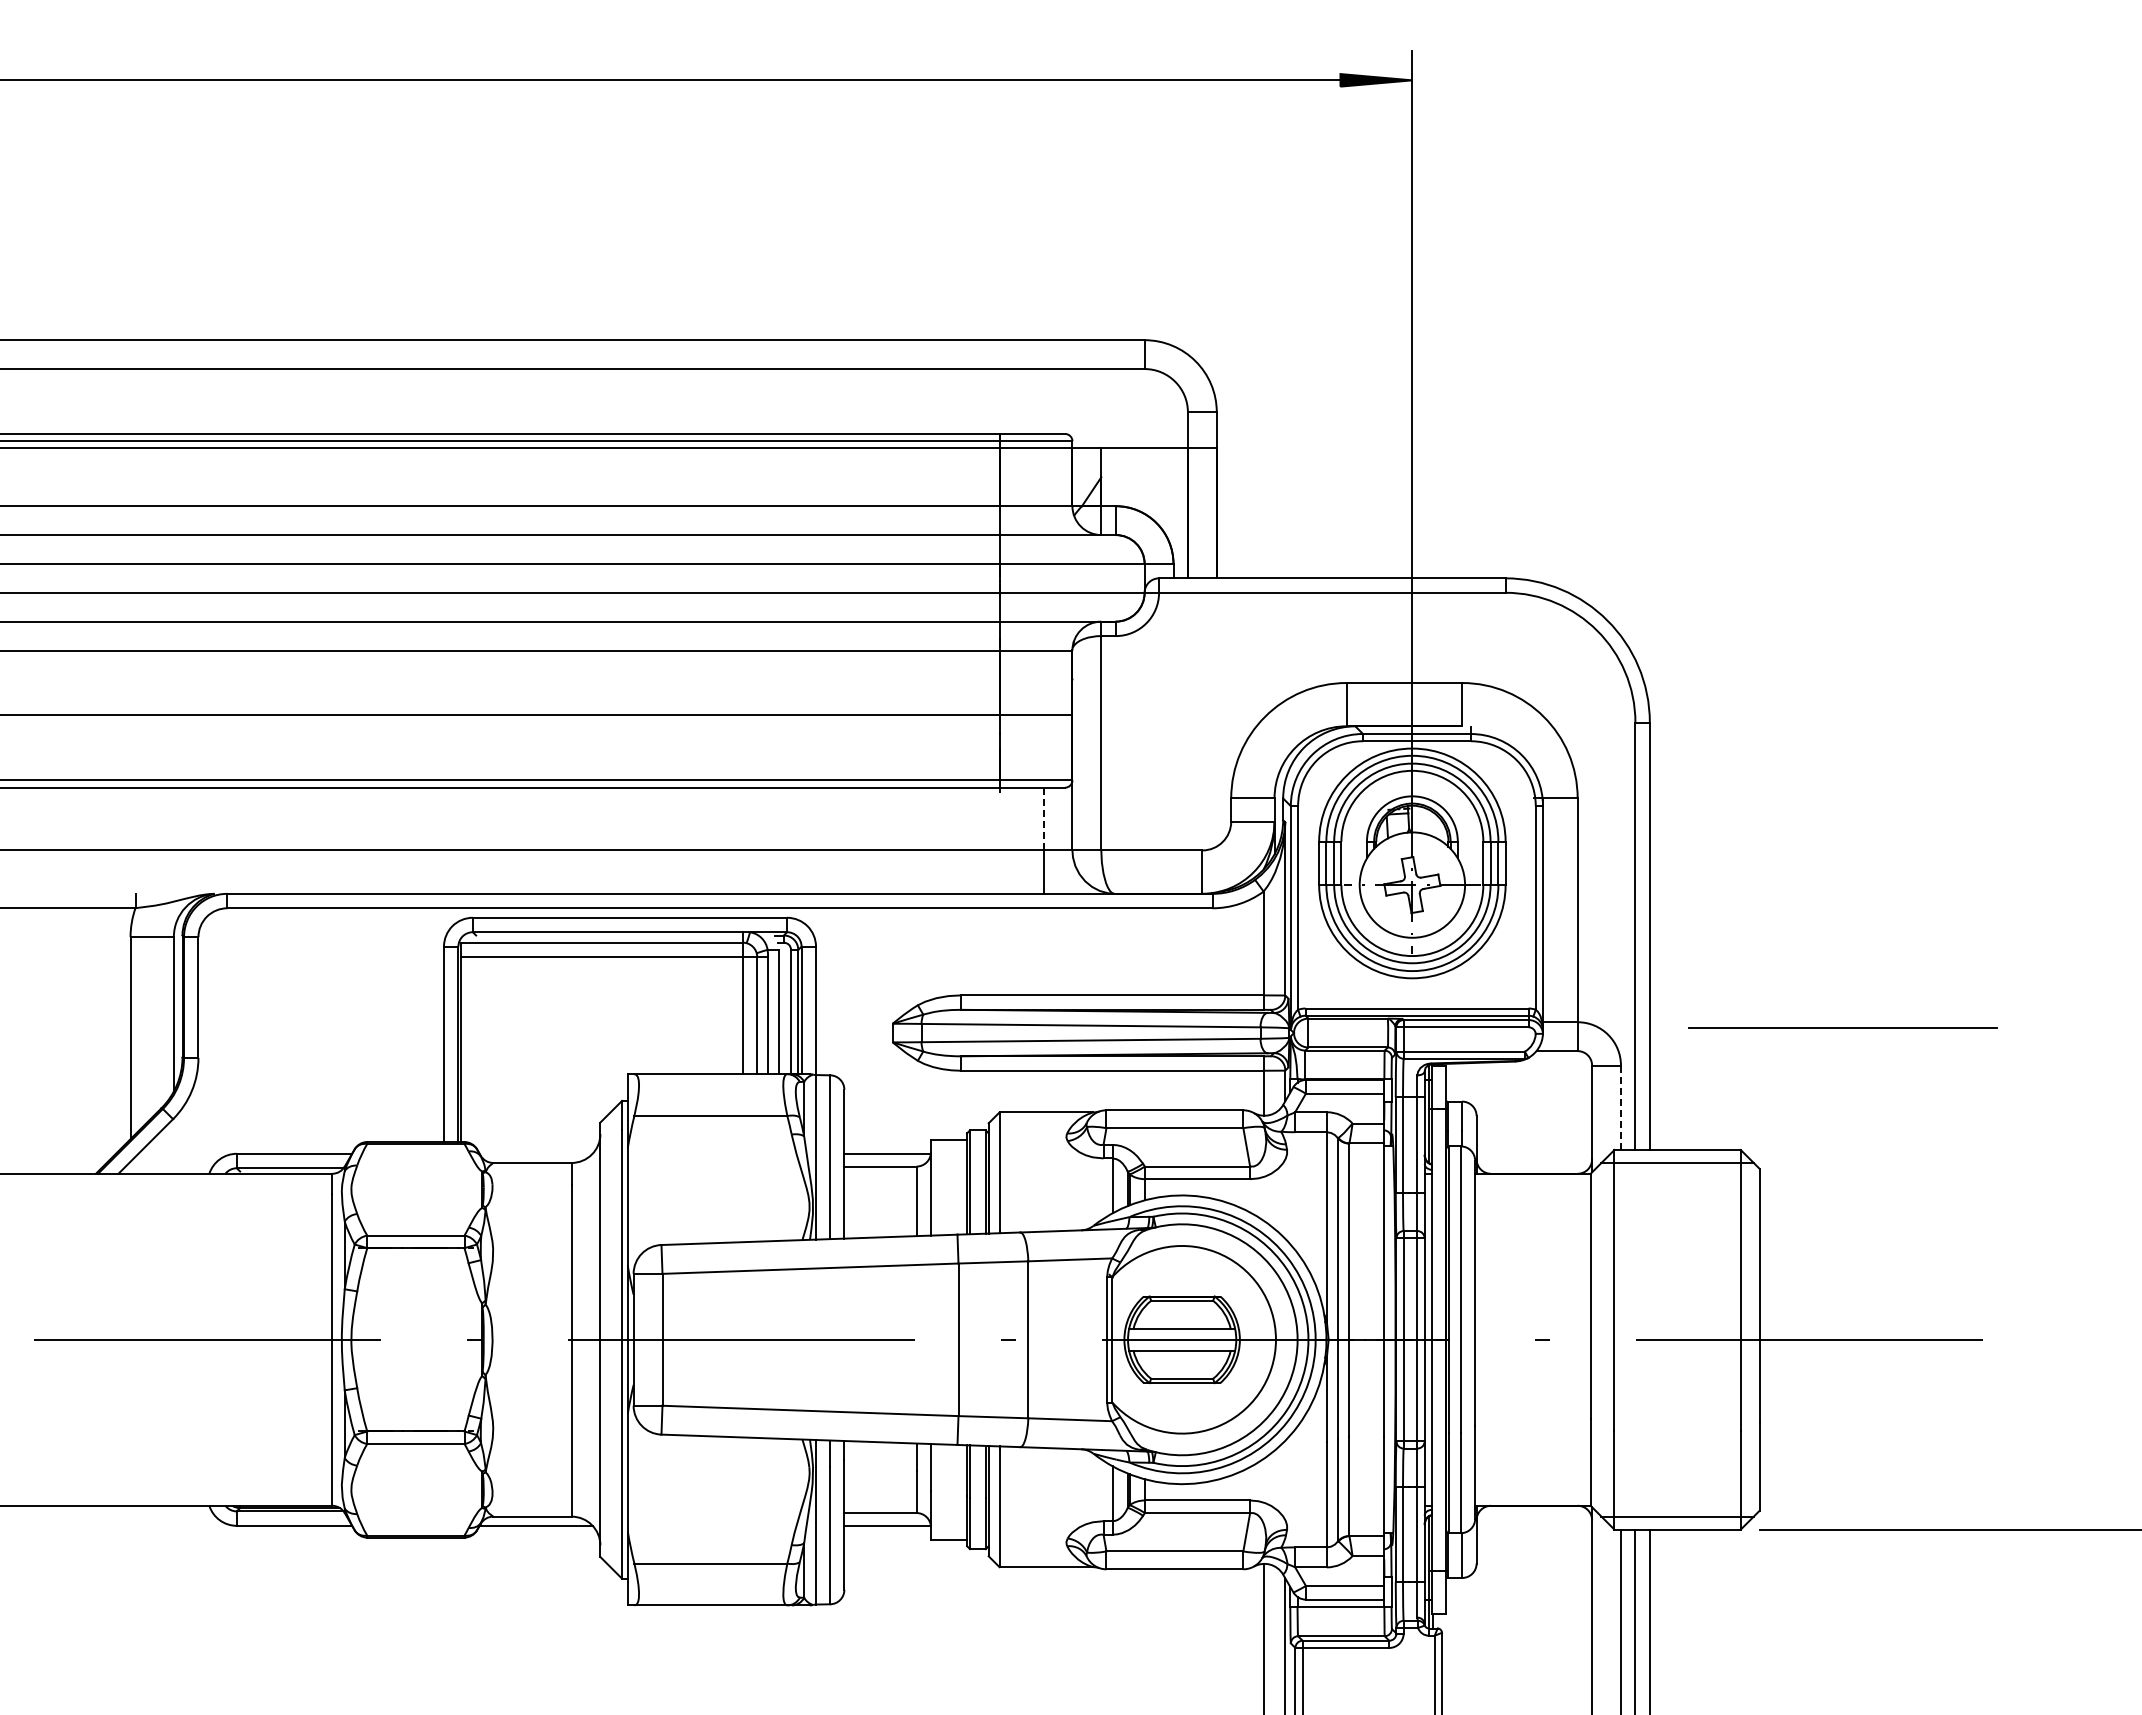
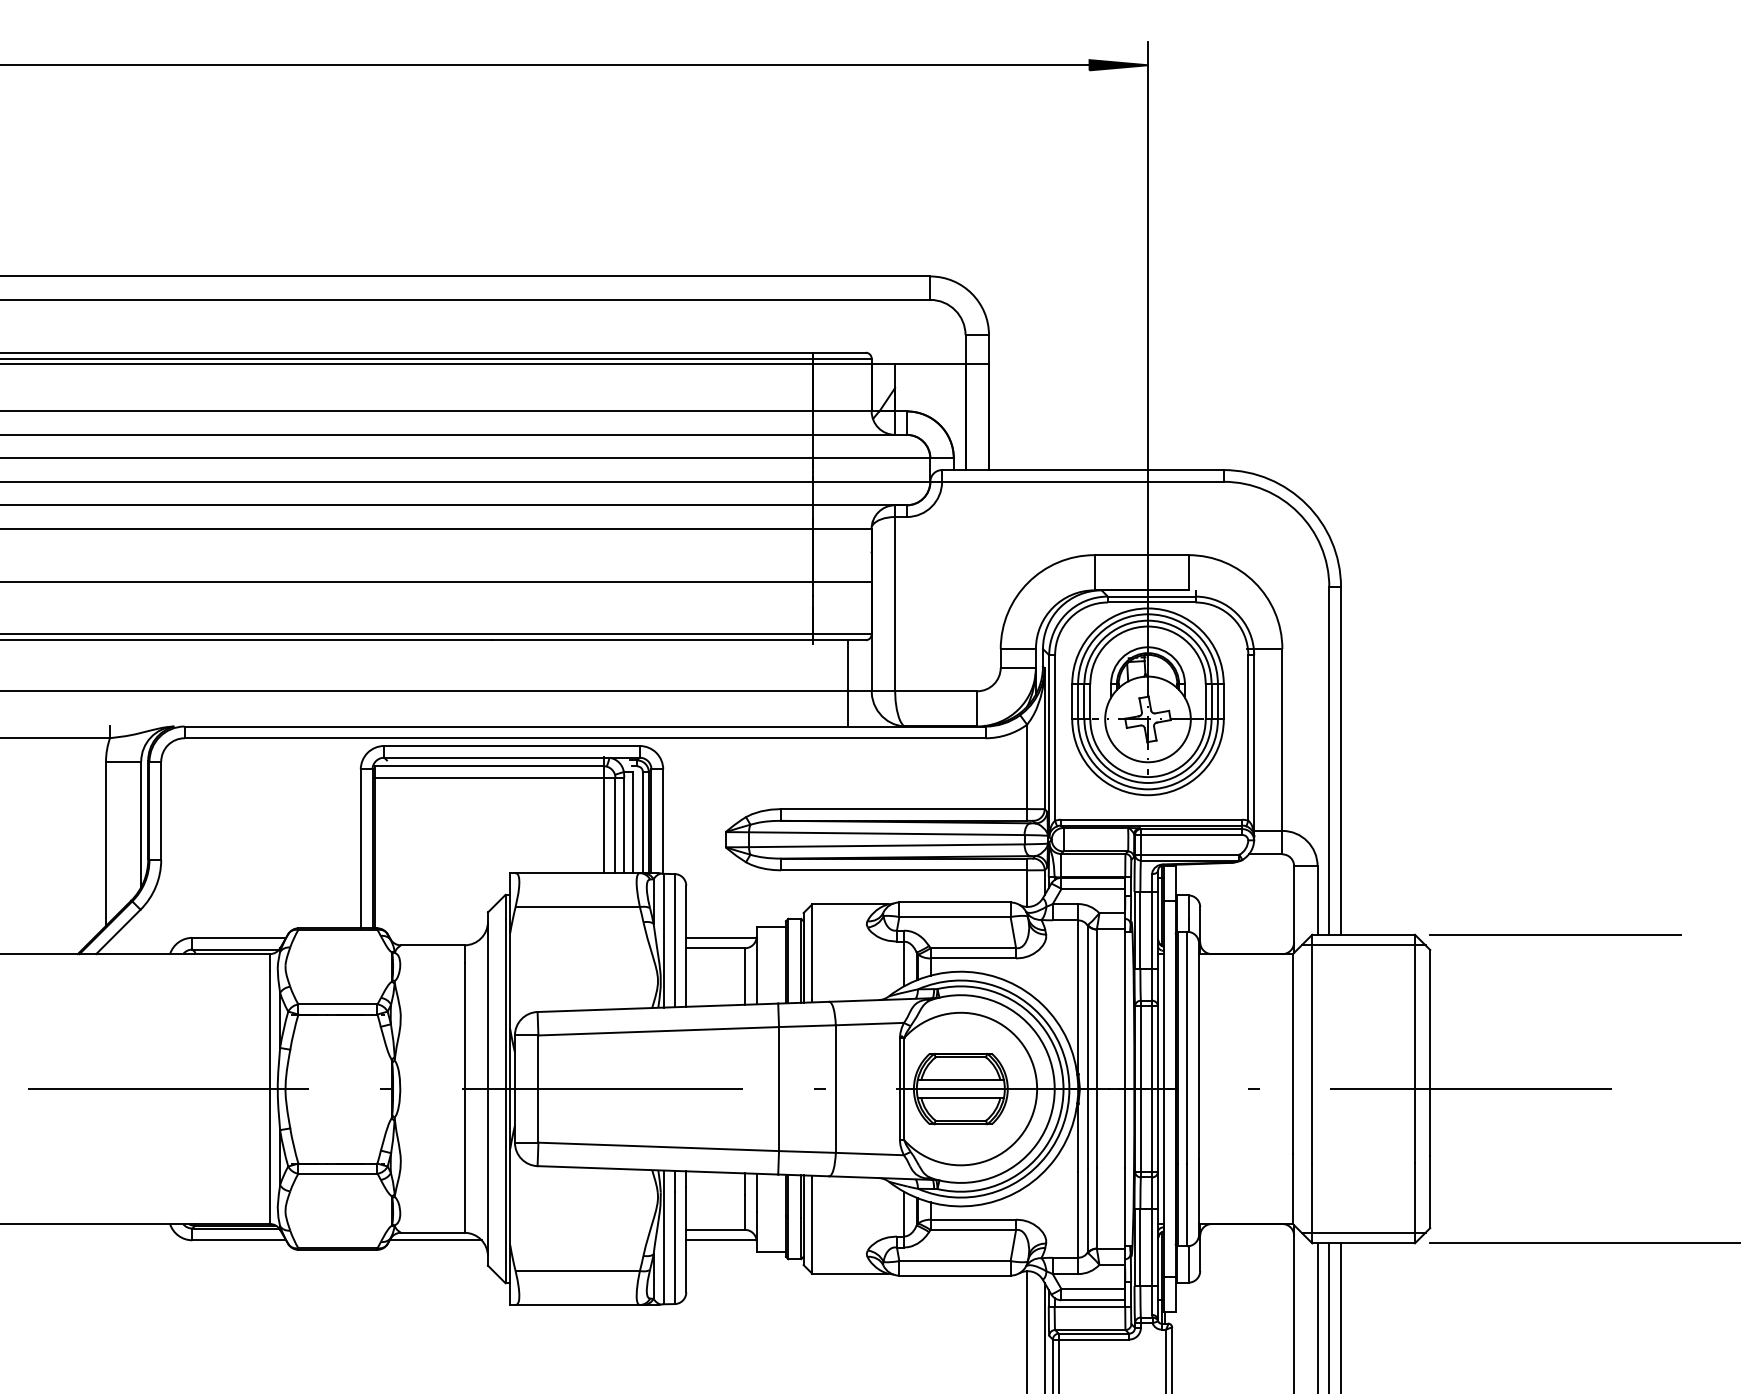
line: (1043, 819) -> (848, 666), dashed -> solid
line: (1842, 1027) -> (1555, 934), moved
line: (1620, 1107) -> (1317, 900), dashed -> solid

